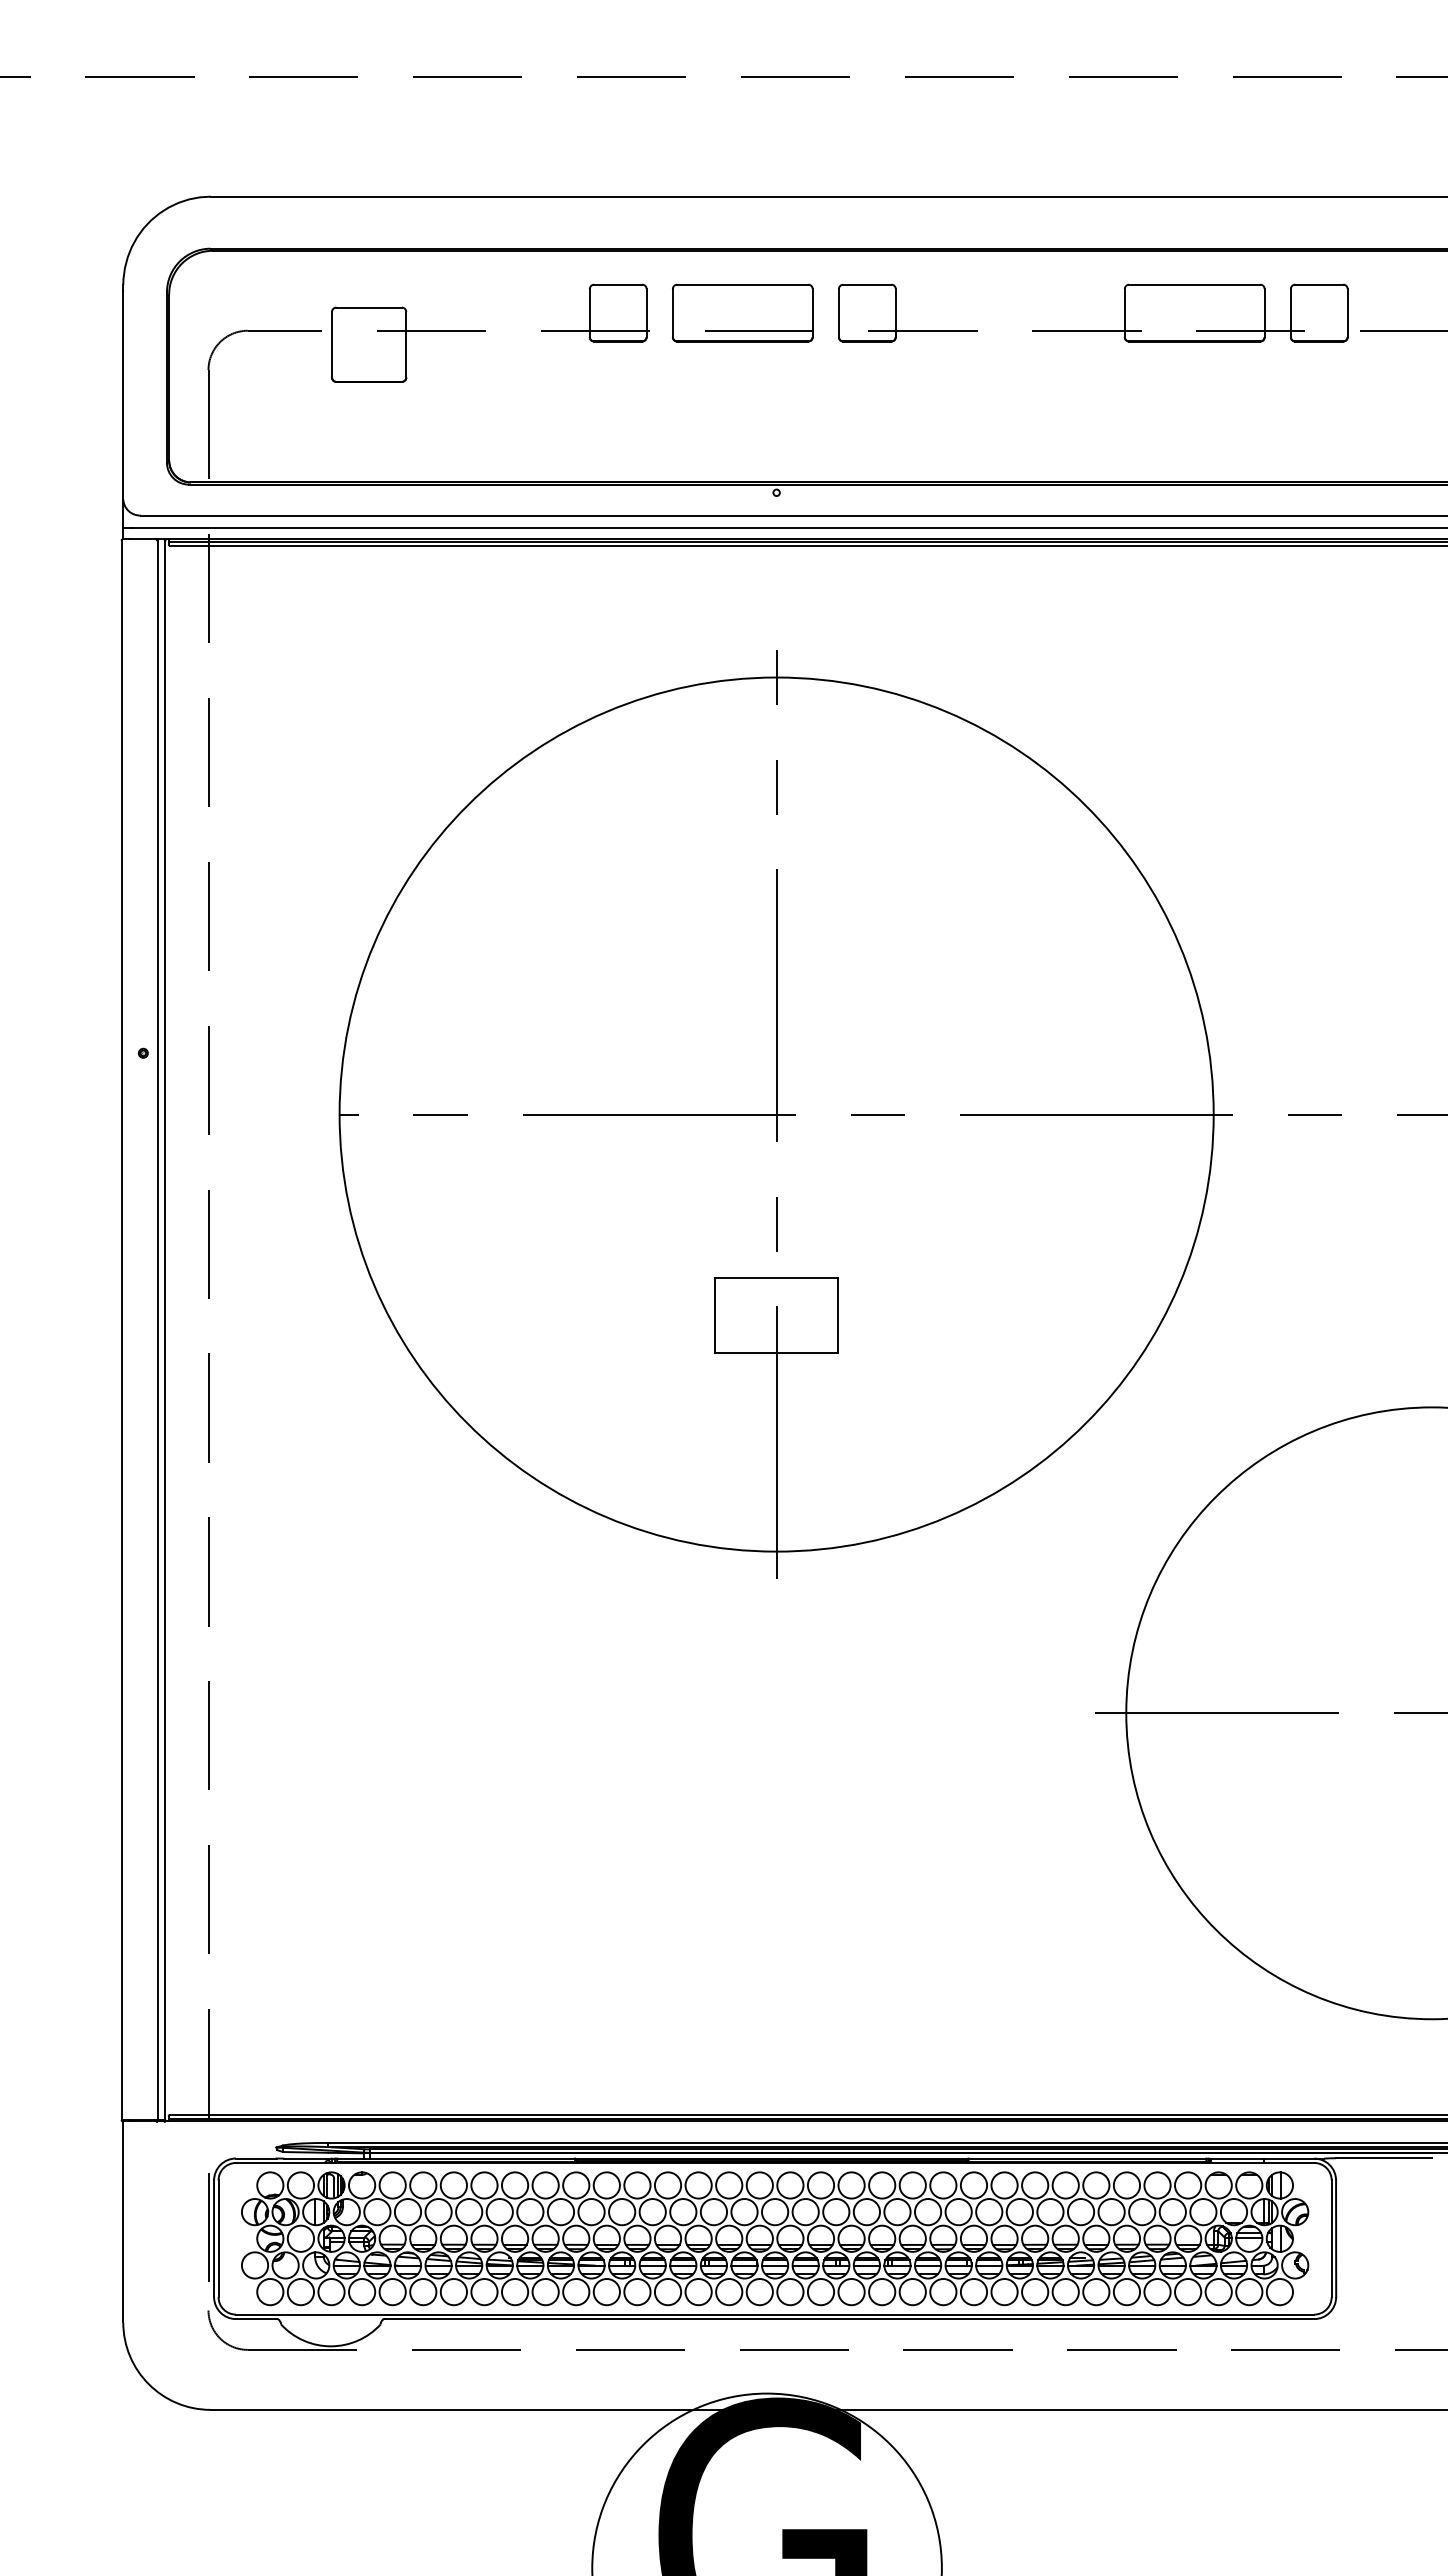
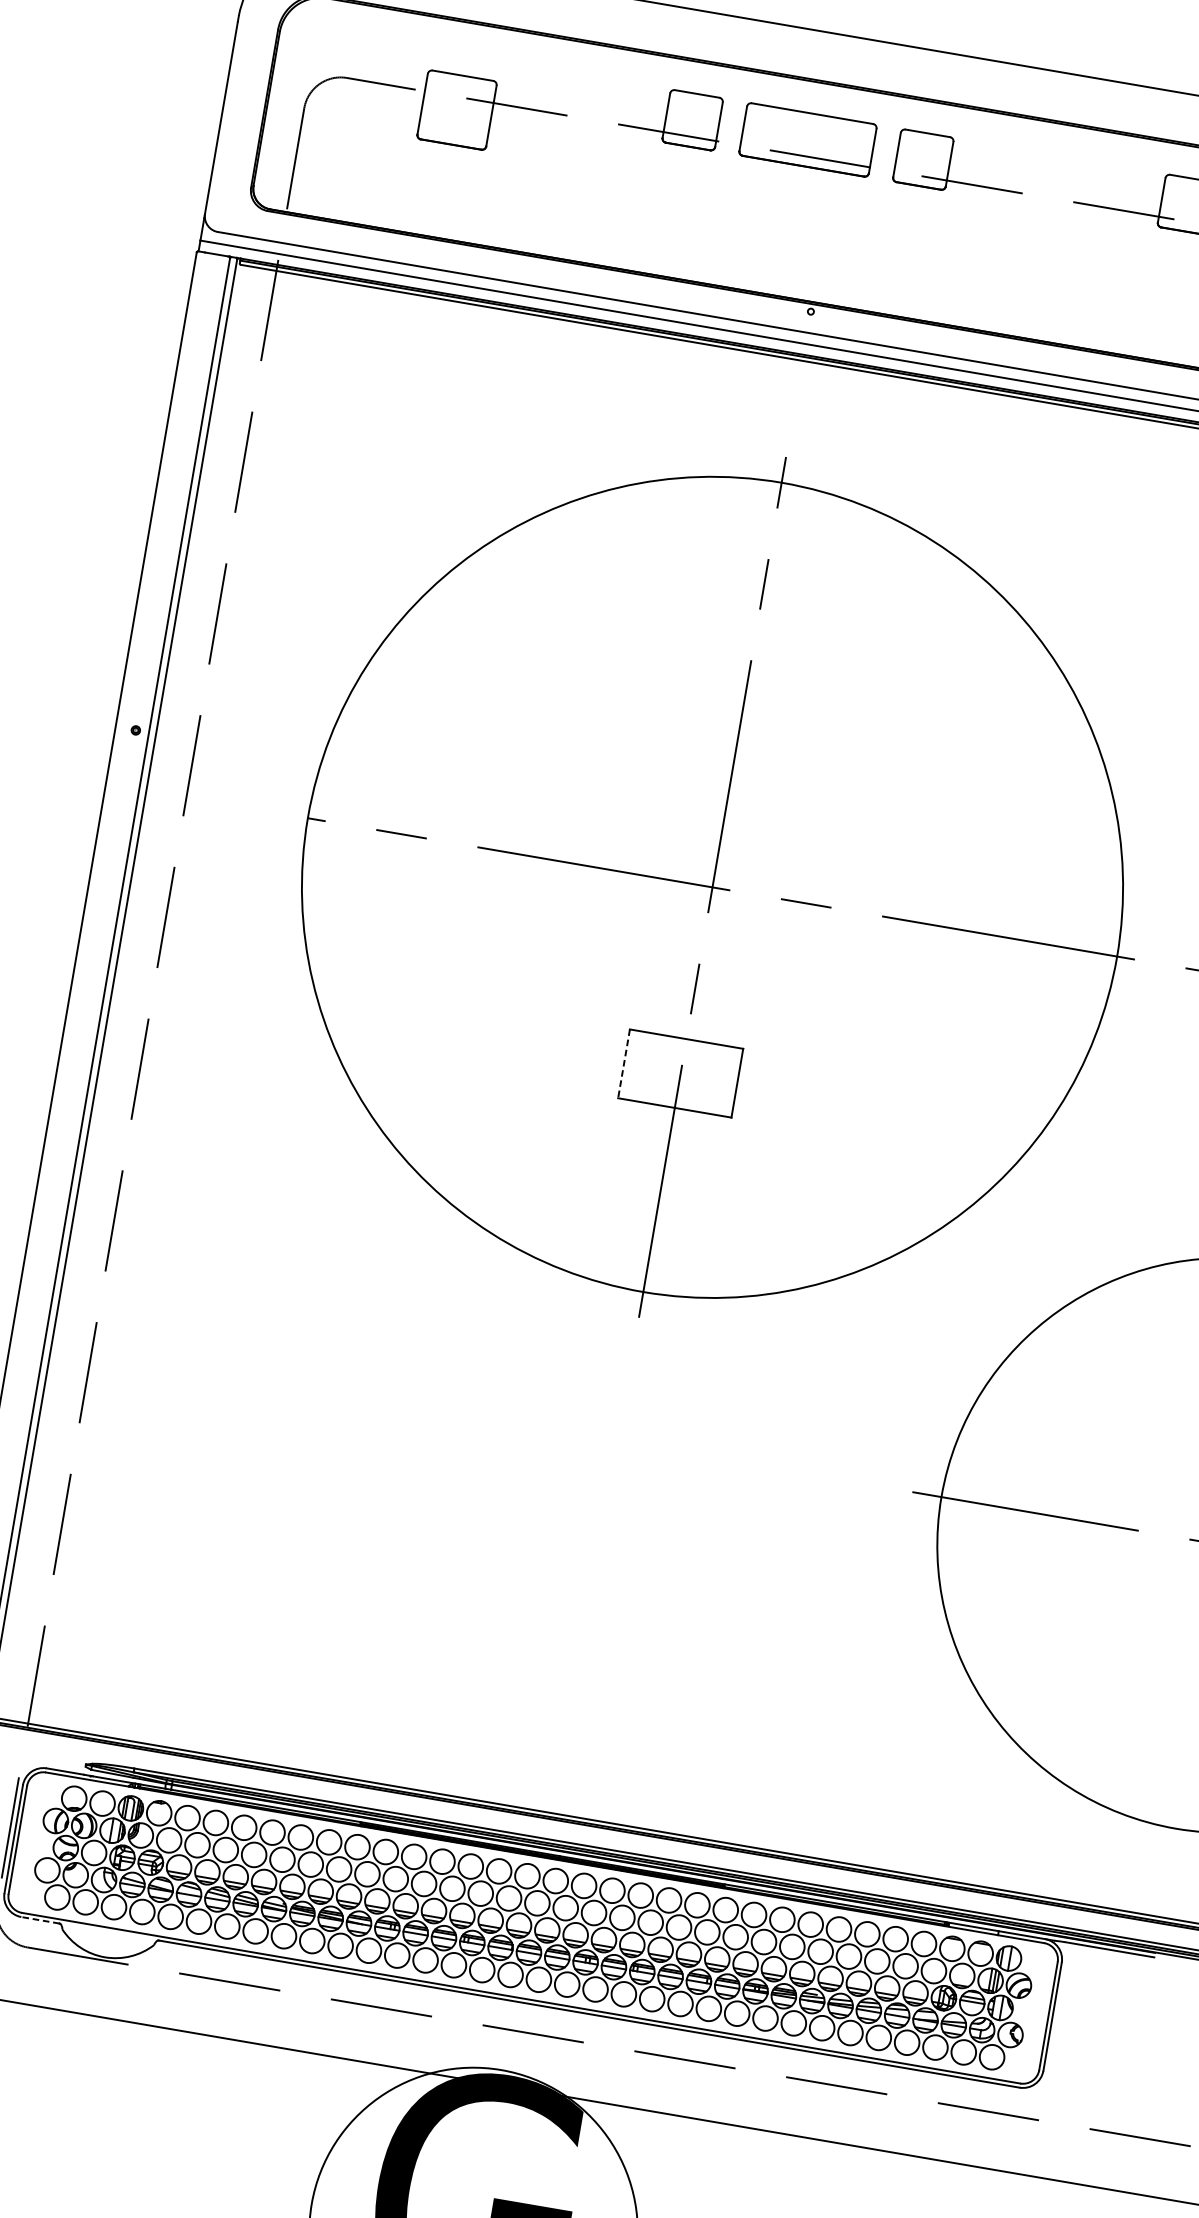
line: (715, 1316) -> (623, 1064), solid -> dashed
line: (256, 2319) -> (40, 1920), solid -> dashed

